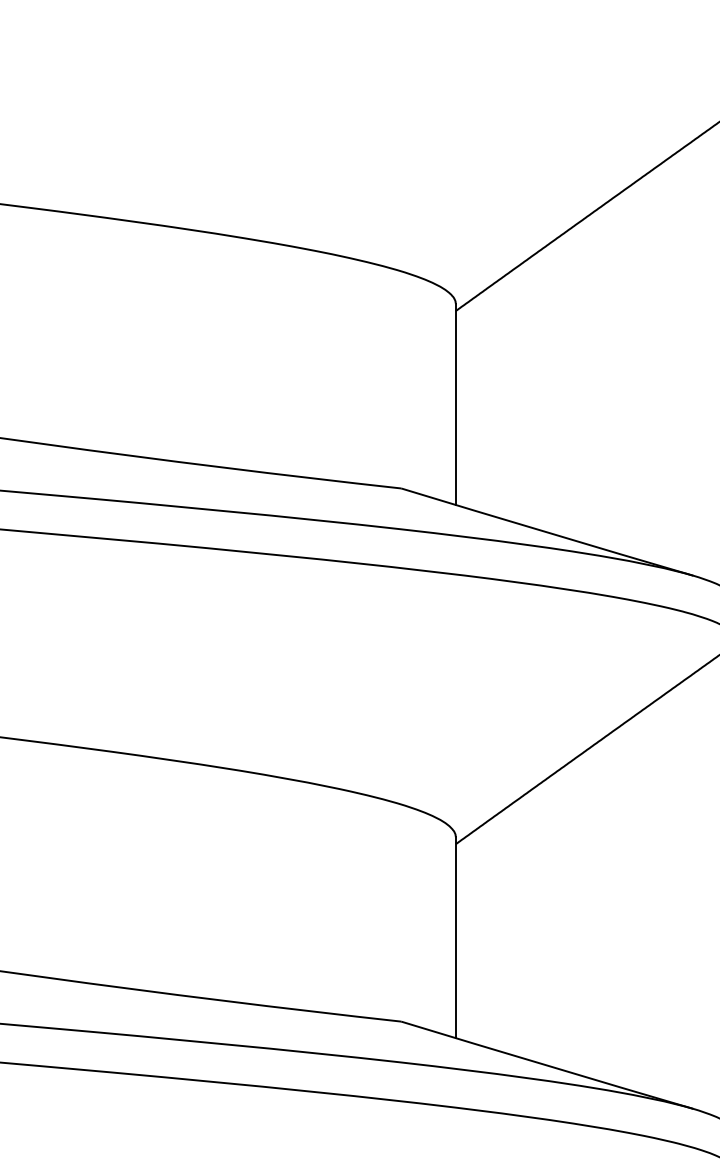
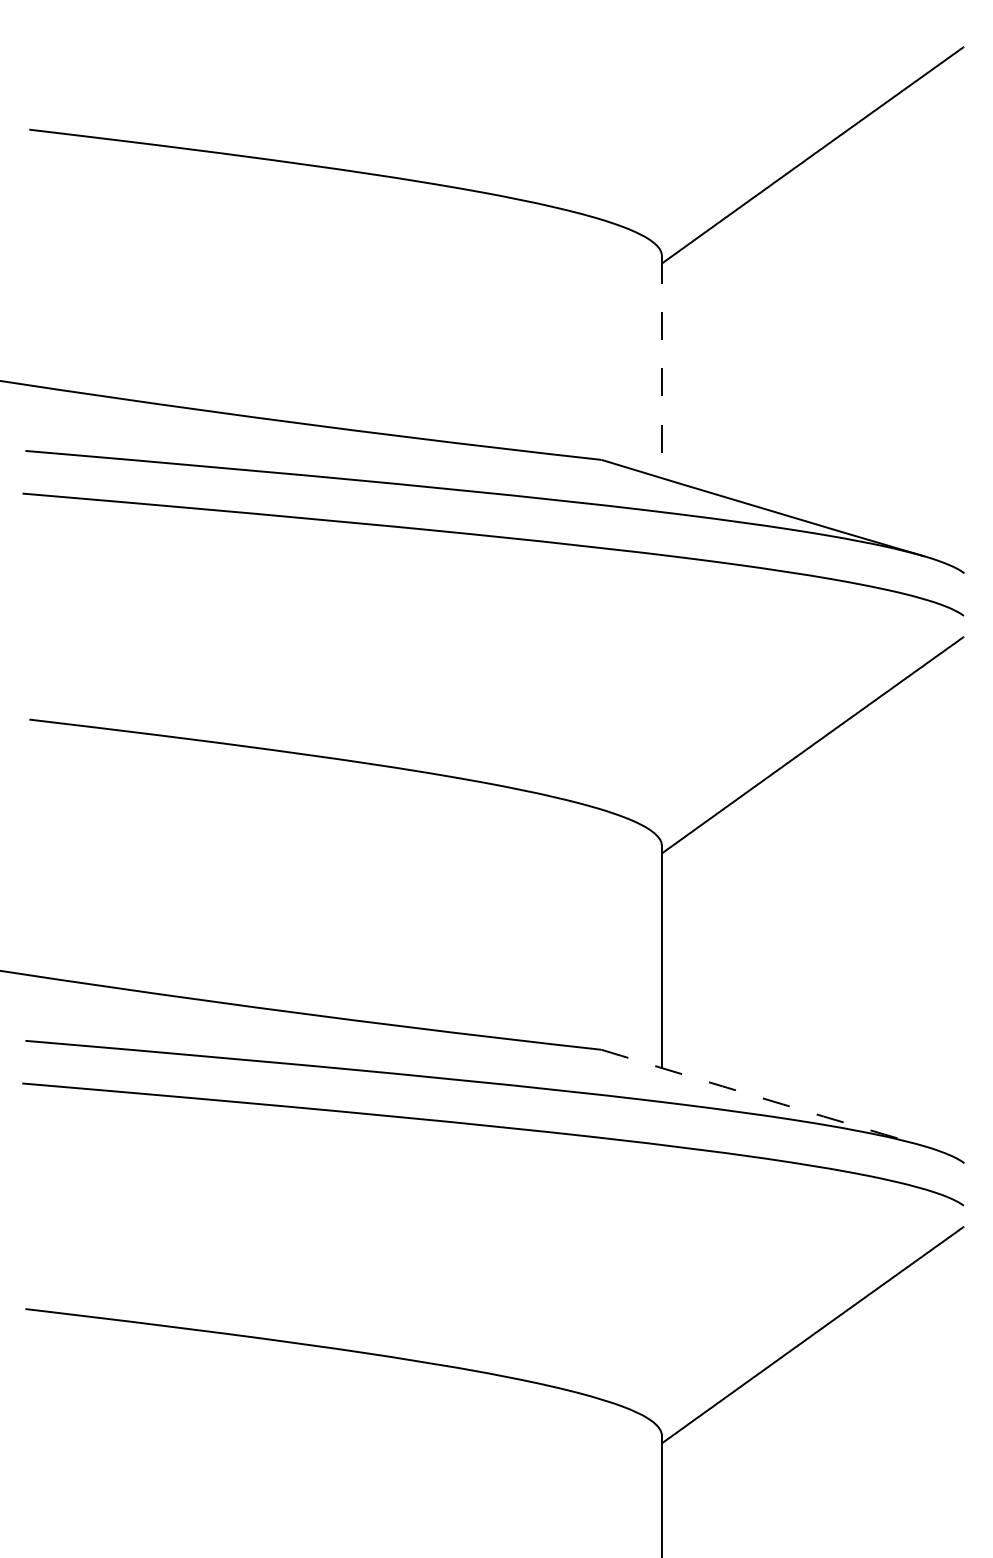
line: (455, 404) -> (661, 367), solid -> dashed
arc: (546, 1065) -> (762, 1098), solid -> dashed

